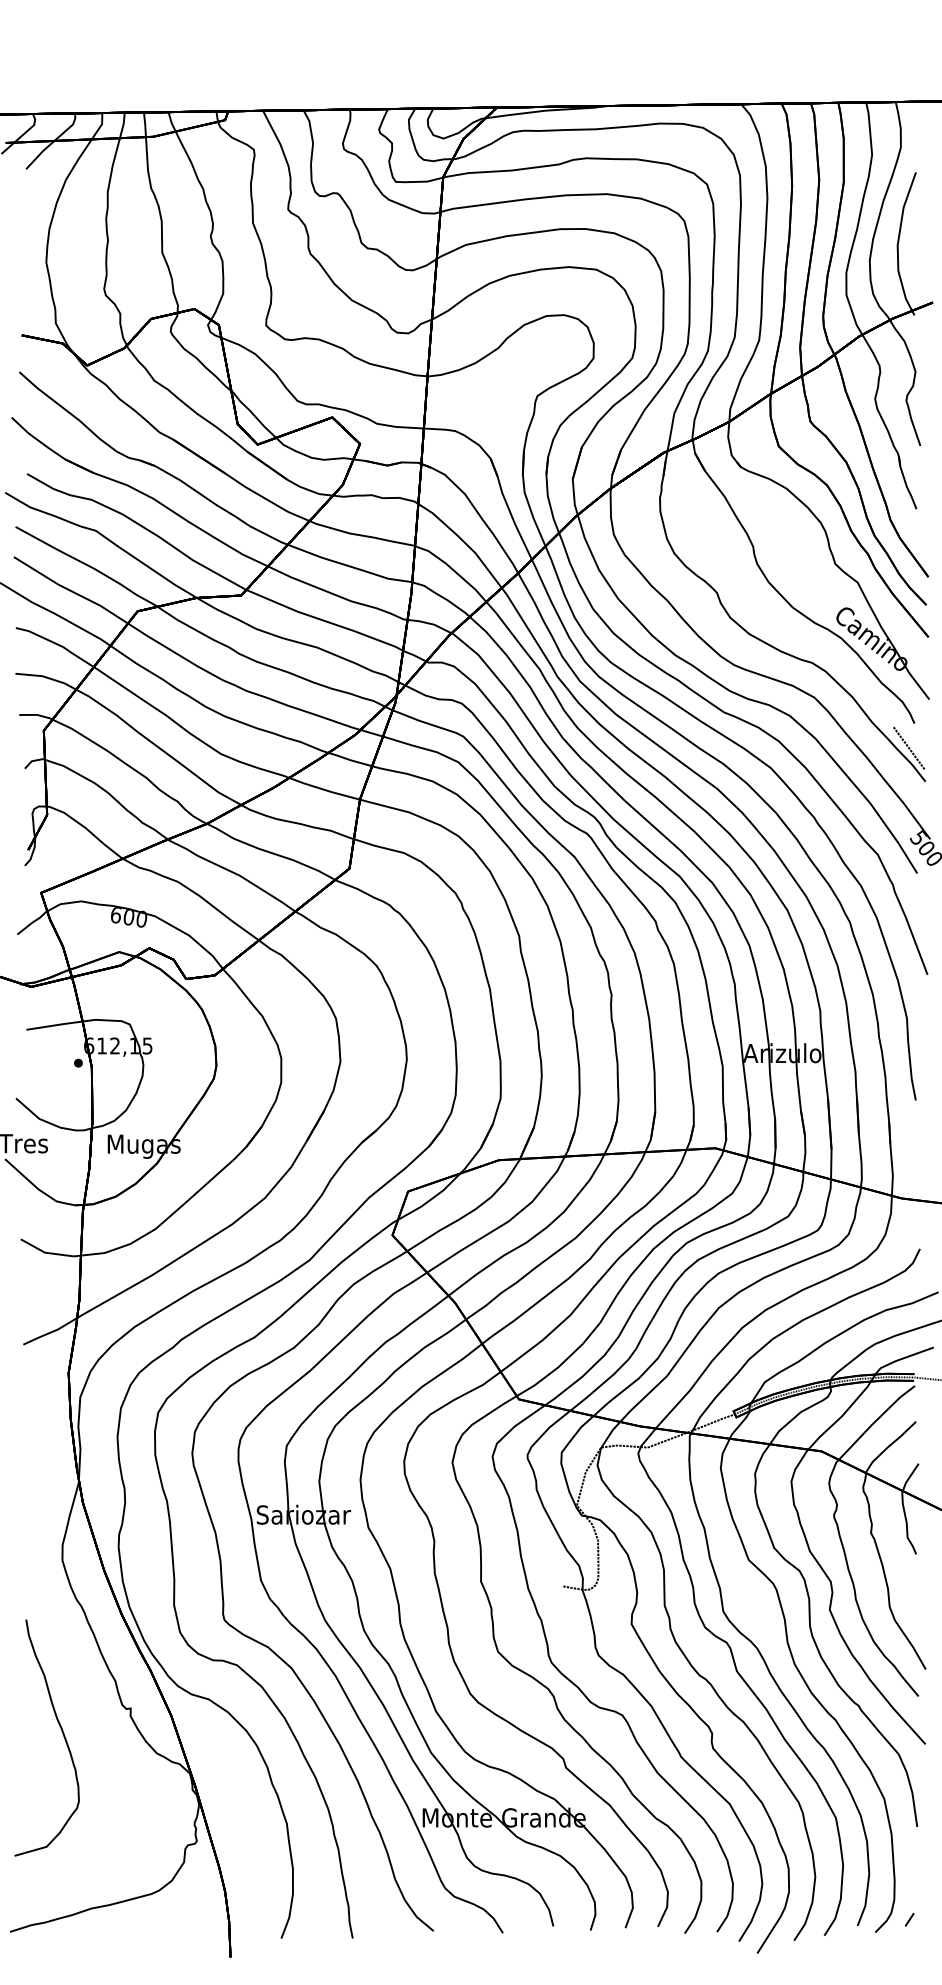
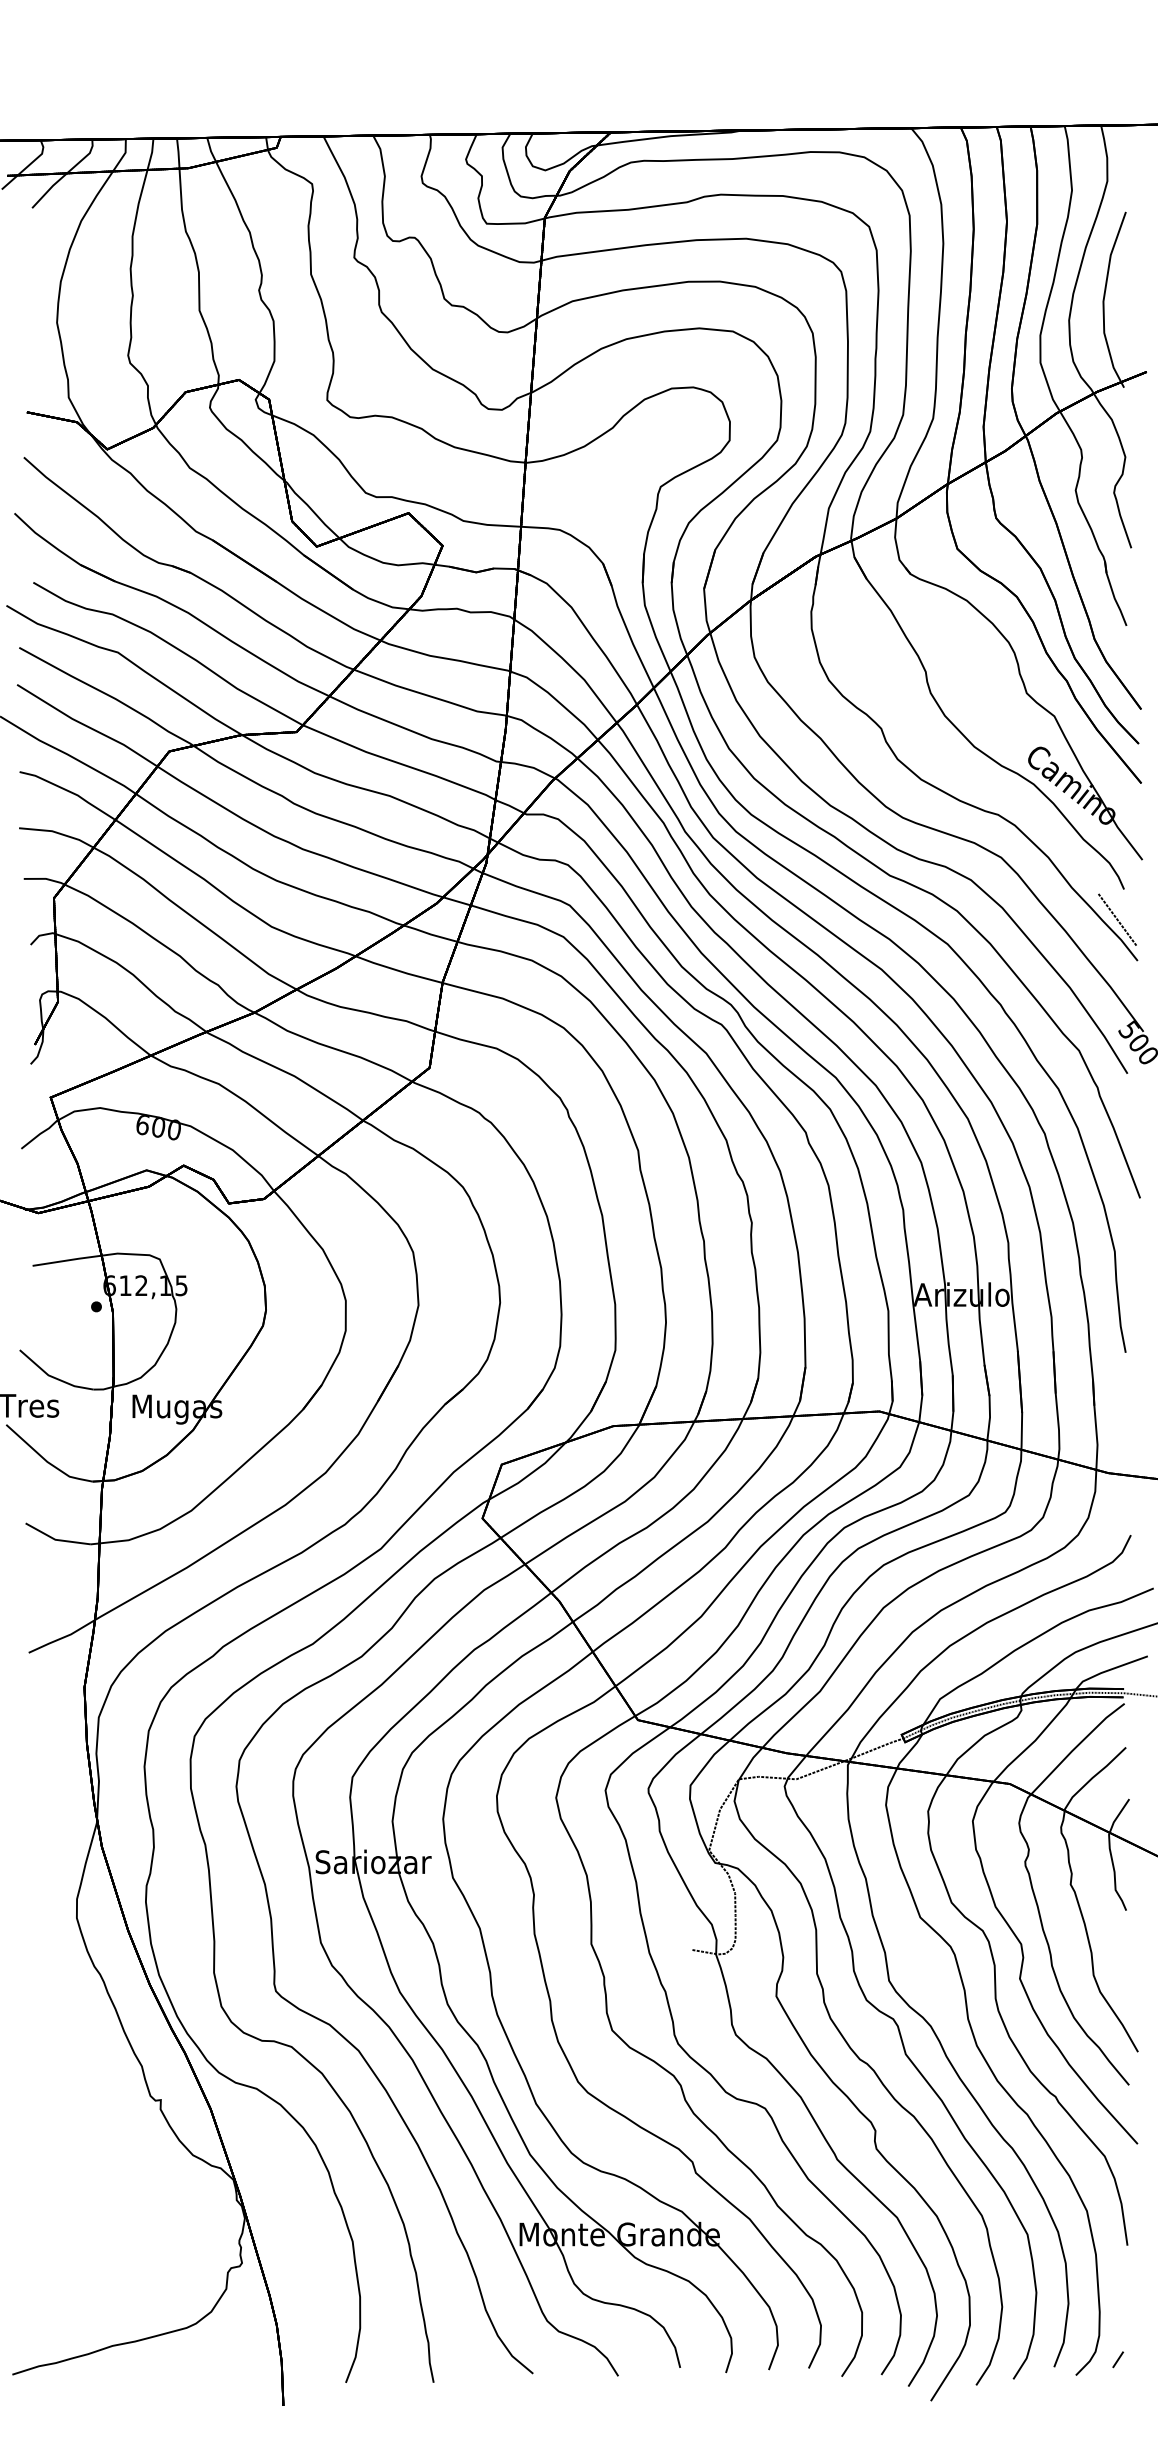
curve: (61, 1730) -> (75, 2127), removed

